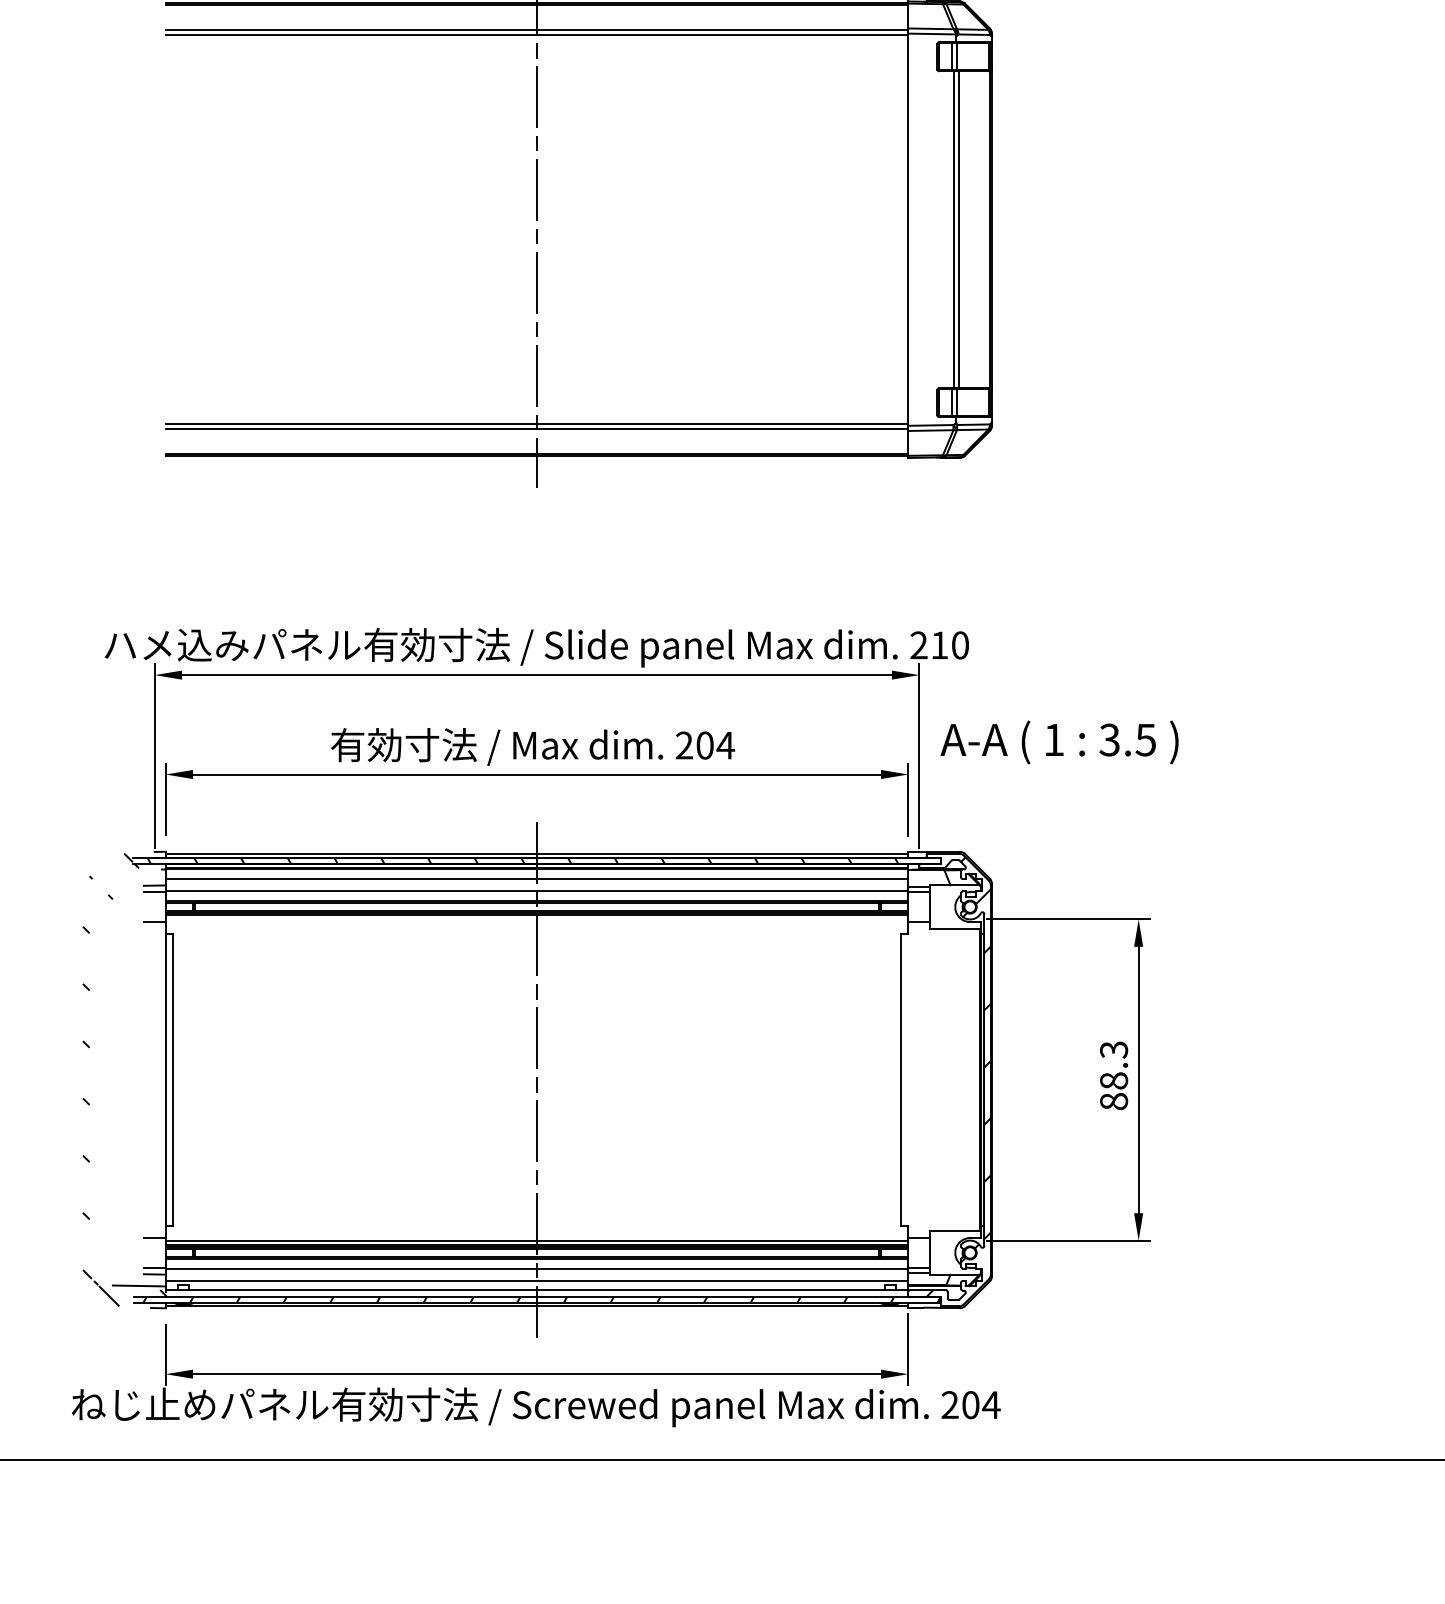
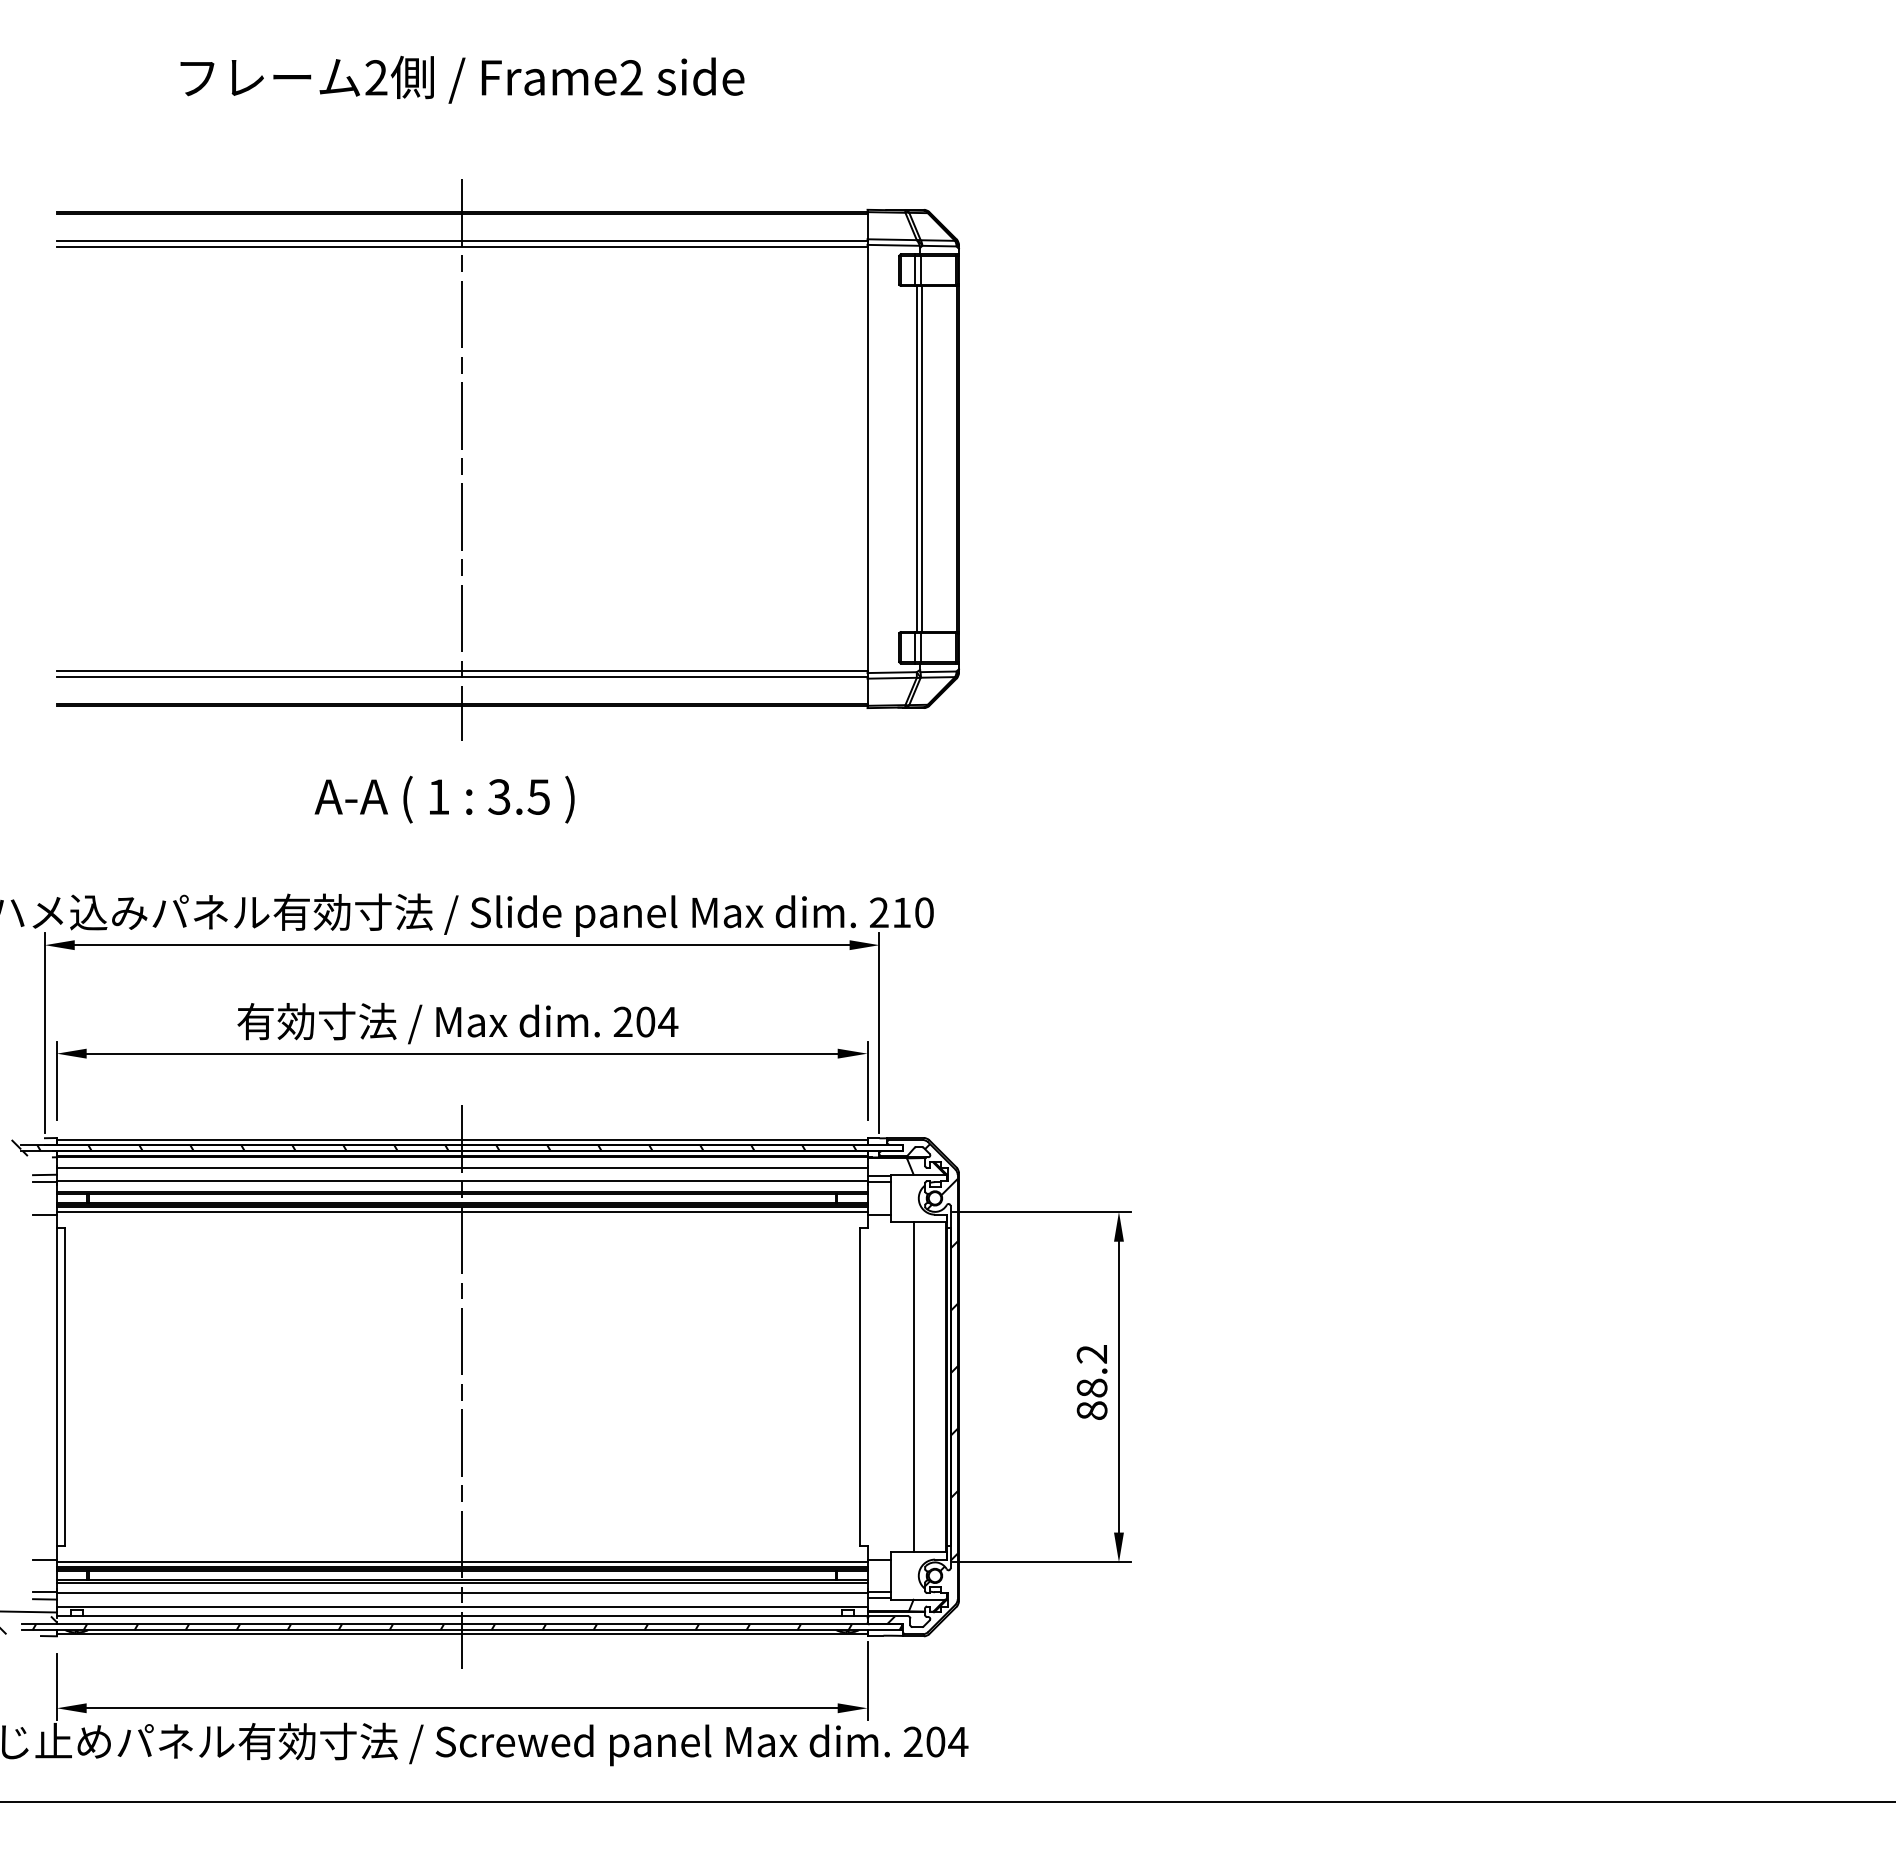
text: (1059, 742) -> (444, 799), moved
line: (536, 919) -> (461, 1211), added
text: (1114, 1050) -> (1092, 1354), 88.3 -> 88.2
line: (951, 1080) -> (914, 1387), added

